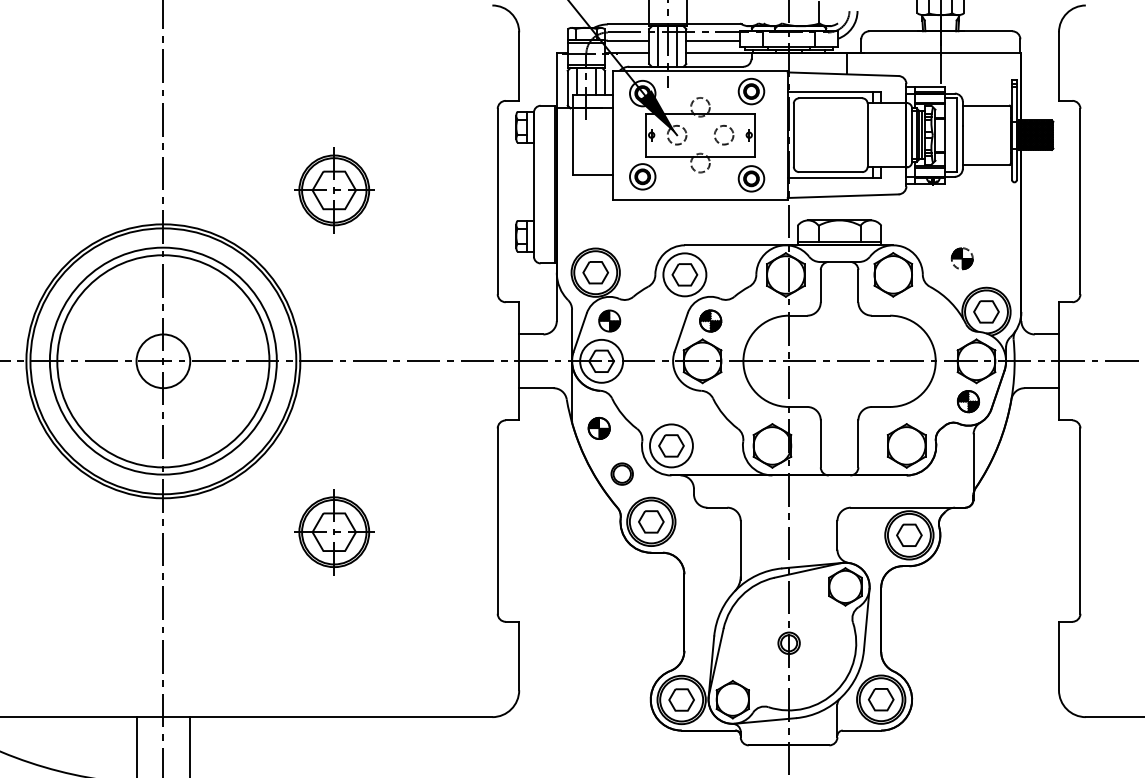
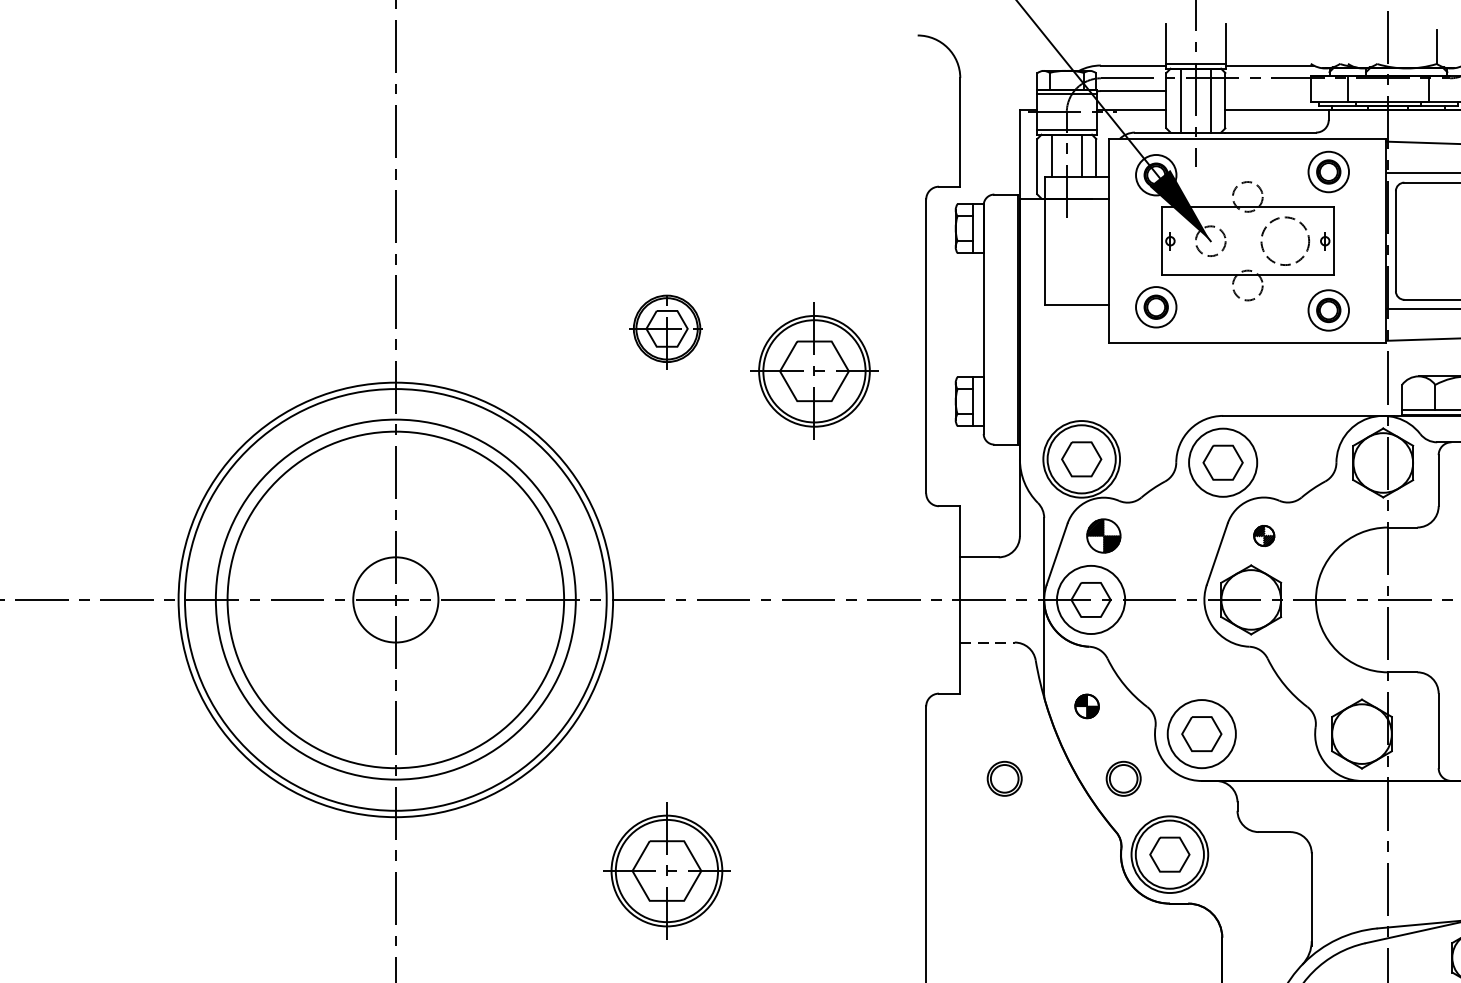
line: (713, 40) -> (1268, 90), removed
circle: (723, 134) -> (1284, 240), size x1.6
part: (334, 190) -> (667, 328), size x0.6
part: (427, 217) -> (814, 371), added
part: (710, 320) -> (1263, 535), size x0.6
line: (536, 388) -> (987, 643), solid -> dashed
part: (598, 428) -> (1086, 706), size x0.7
part: (546, 473) -> (1003, 777), added

